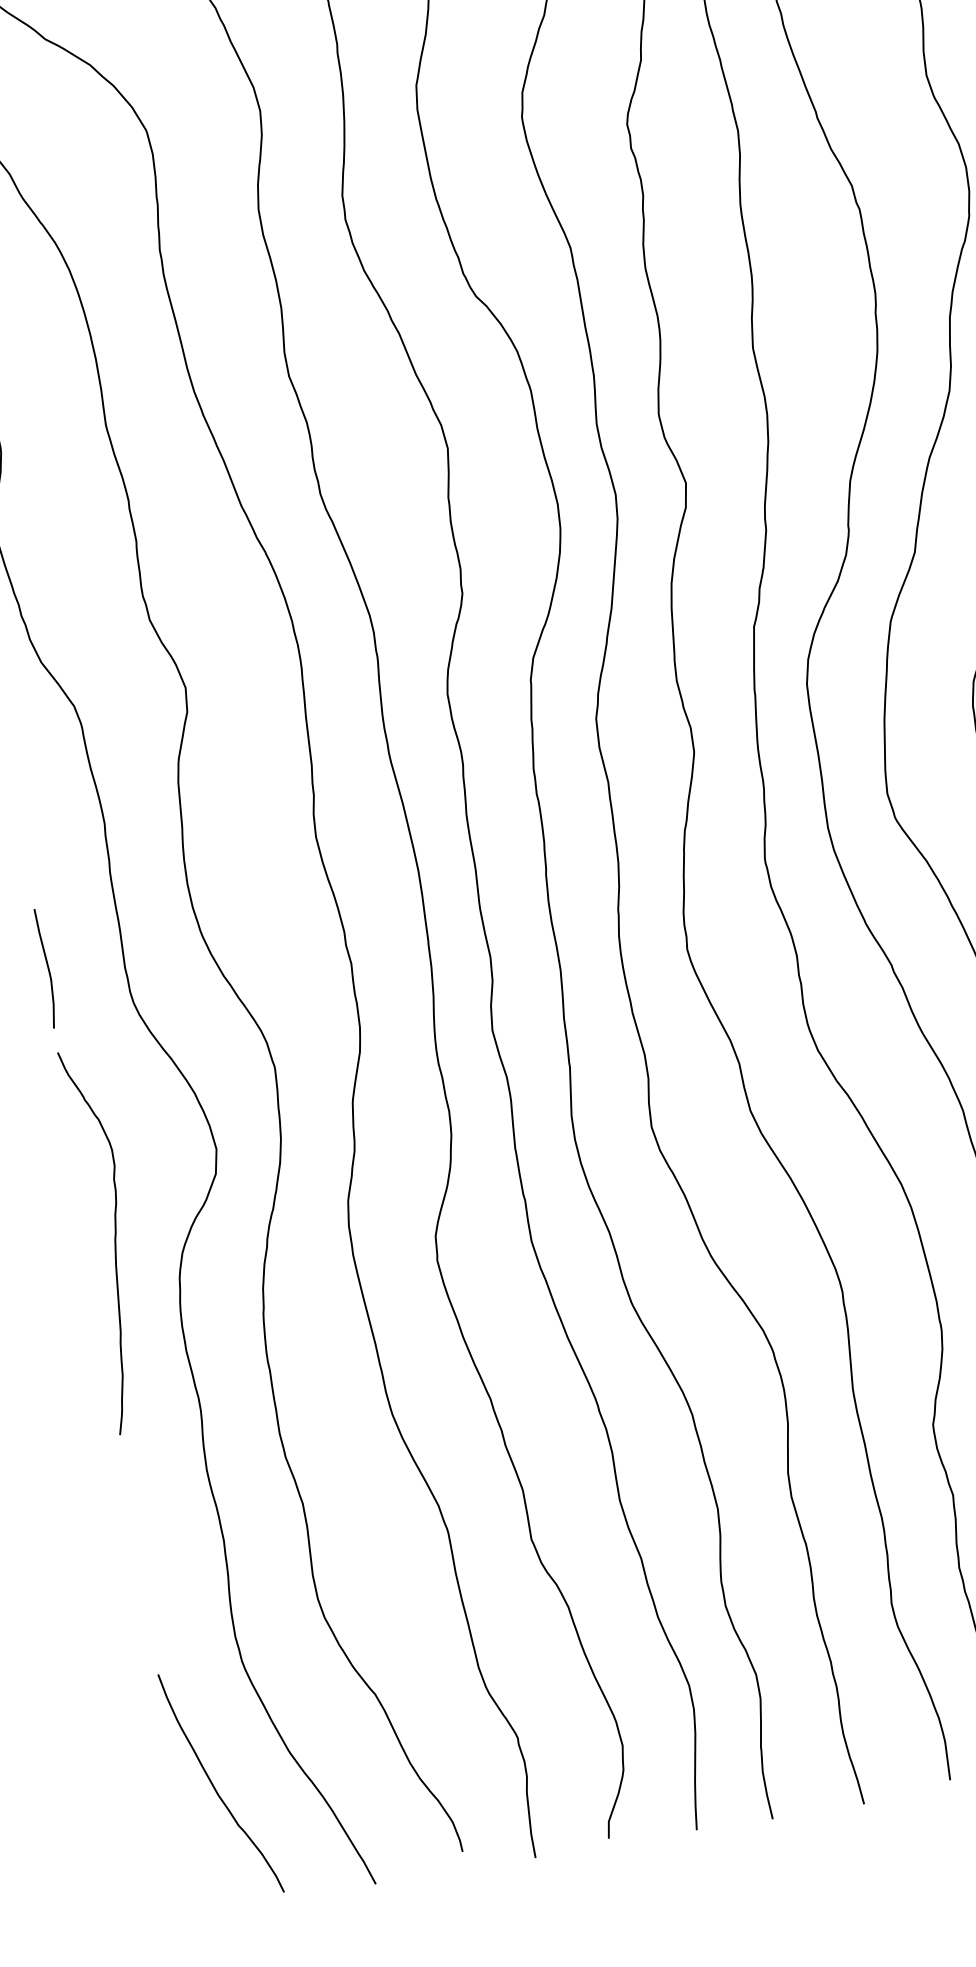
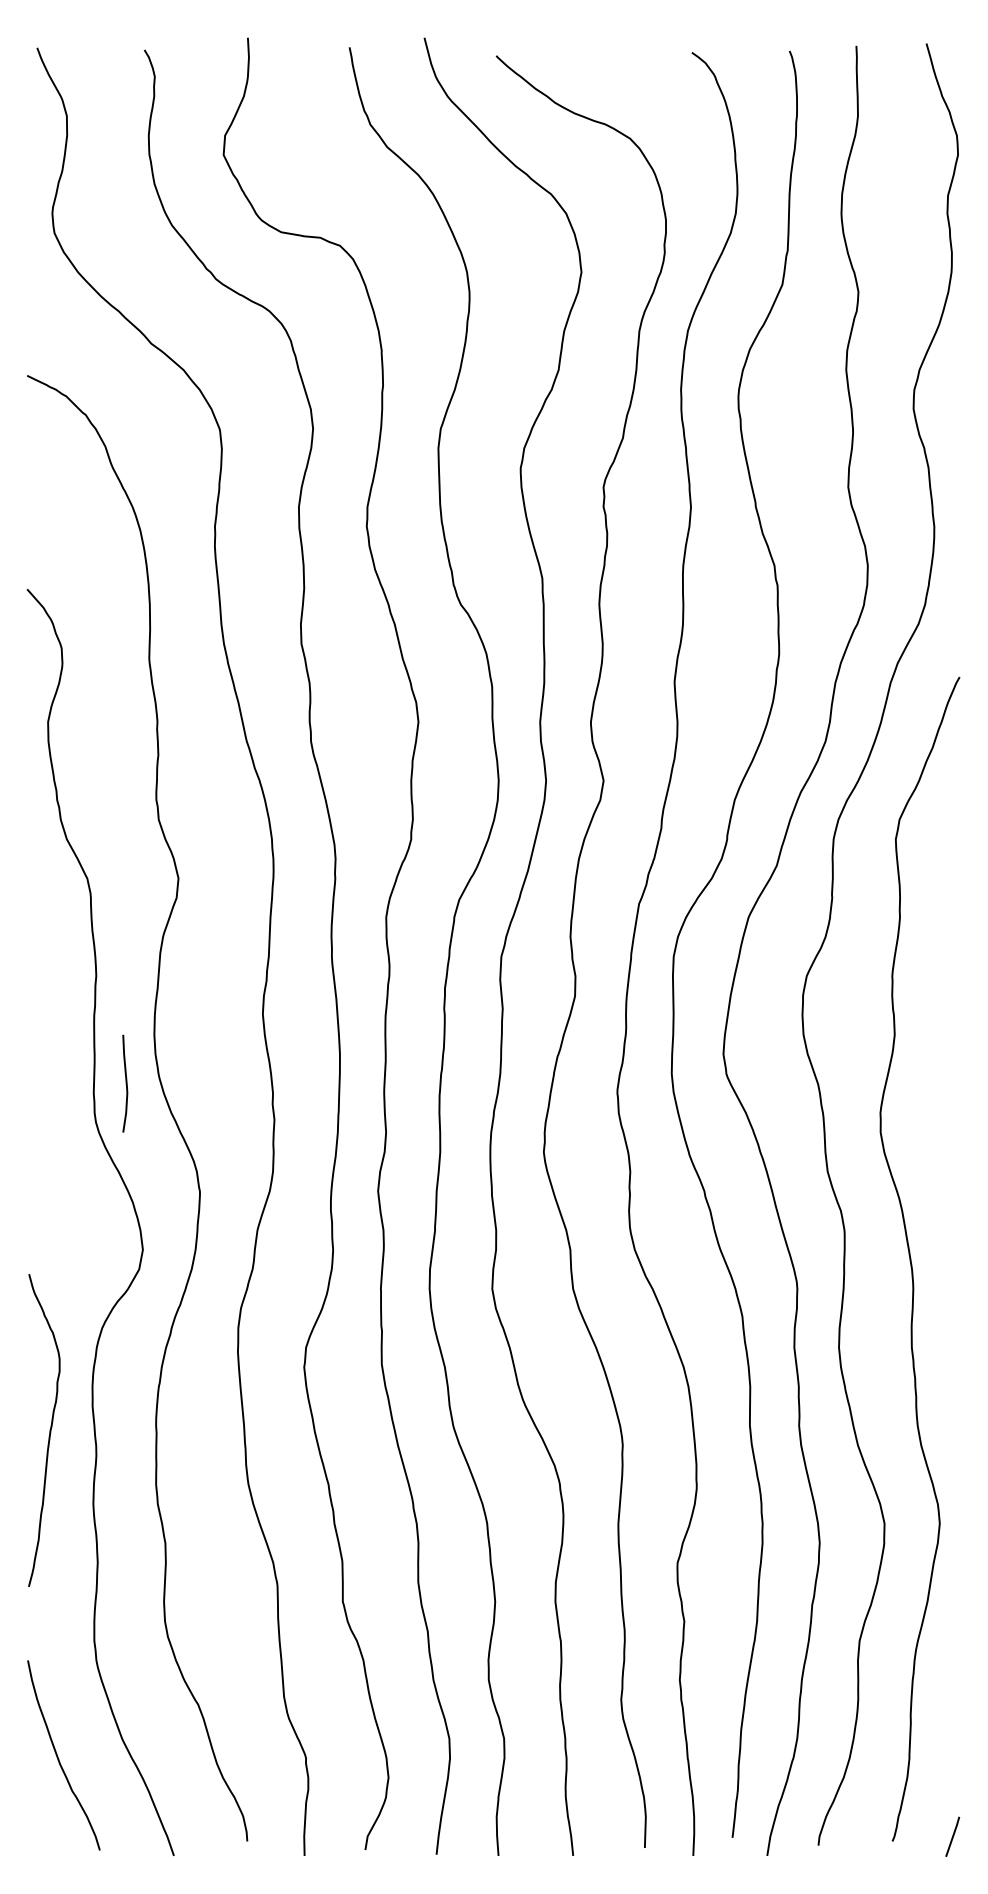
curve: (46, 968) -> (125, 1083), moved
curve: (114, 1239) -> (49, 1430), moved

